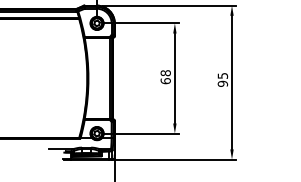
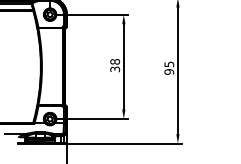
text: (165, 81) -> (114, 69), 68 -> 38

